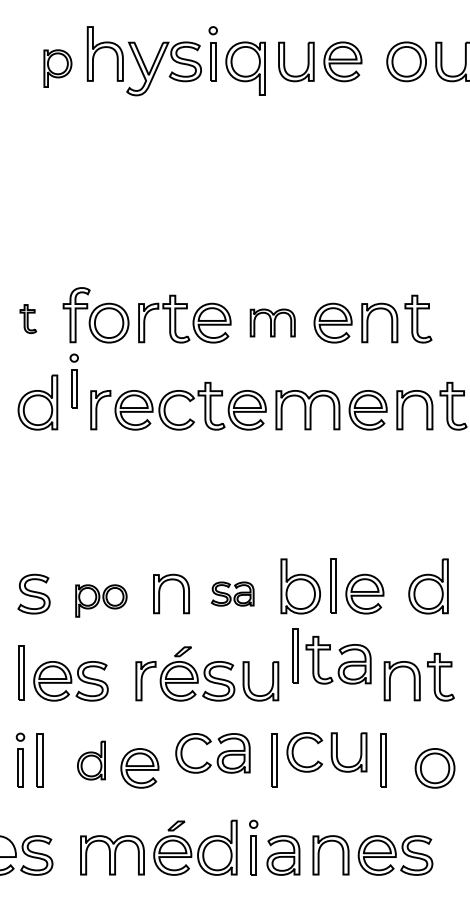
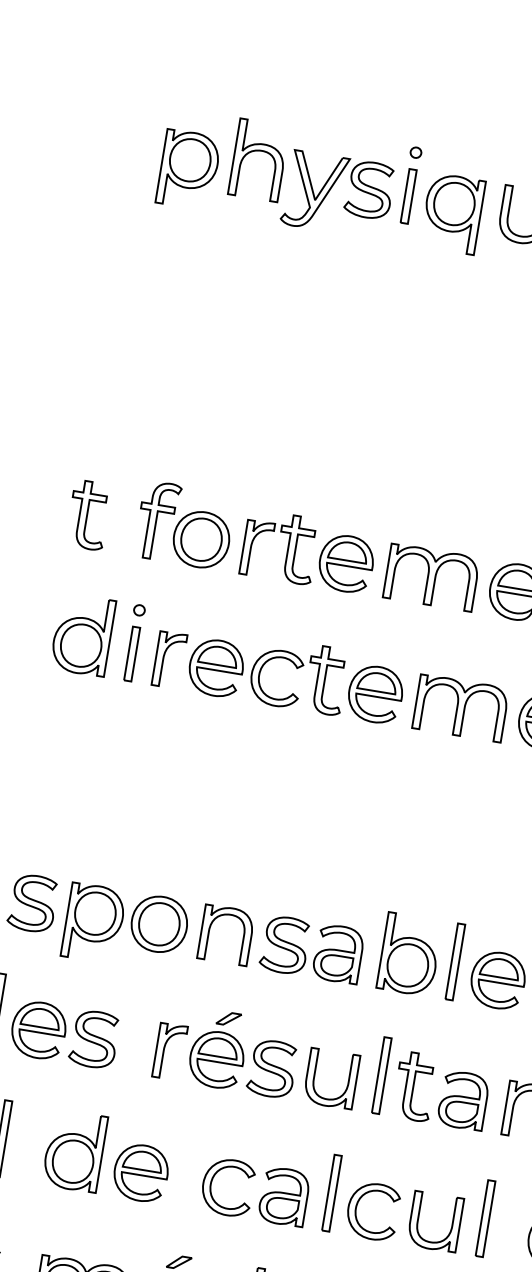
part: (57, 68) -> (188, 169), size x1.43
part: (28, 318) -> (89, 514), size x1.67
part: (272, 322) -> (431, 576), size x1.43
part: (73, 380) -> (133, 641), moved
part: (232, 593) -> (312, 948), size x1.67
part: (101, 600) -> (126, 927), size x1.67
part: (330, 650) -> (432, 1075), moved
part: (326, 752) -> (403, 1216), moved
part: (218, 755) -> (262, 1196), moved
part: (91, 760) -> (74, 1150), size x1.43

